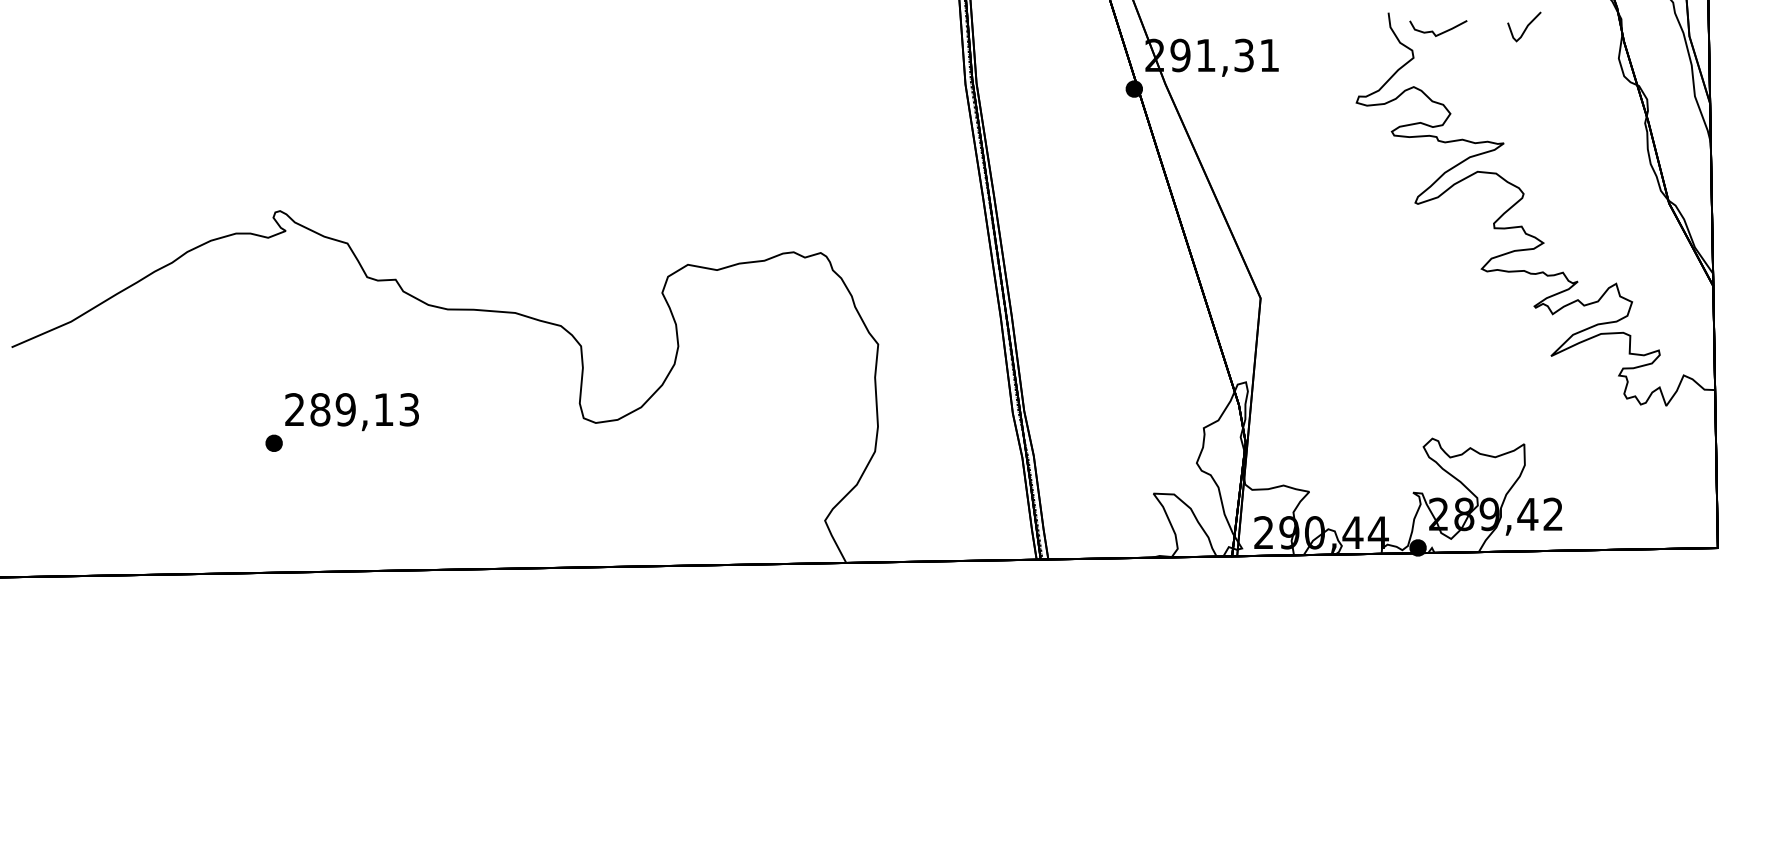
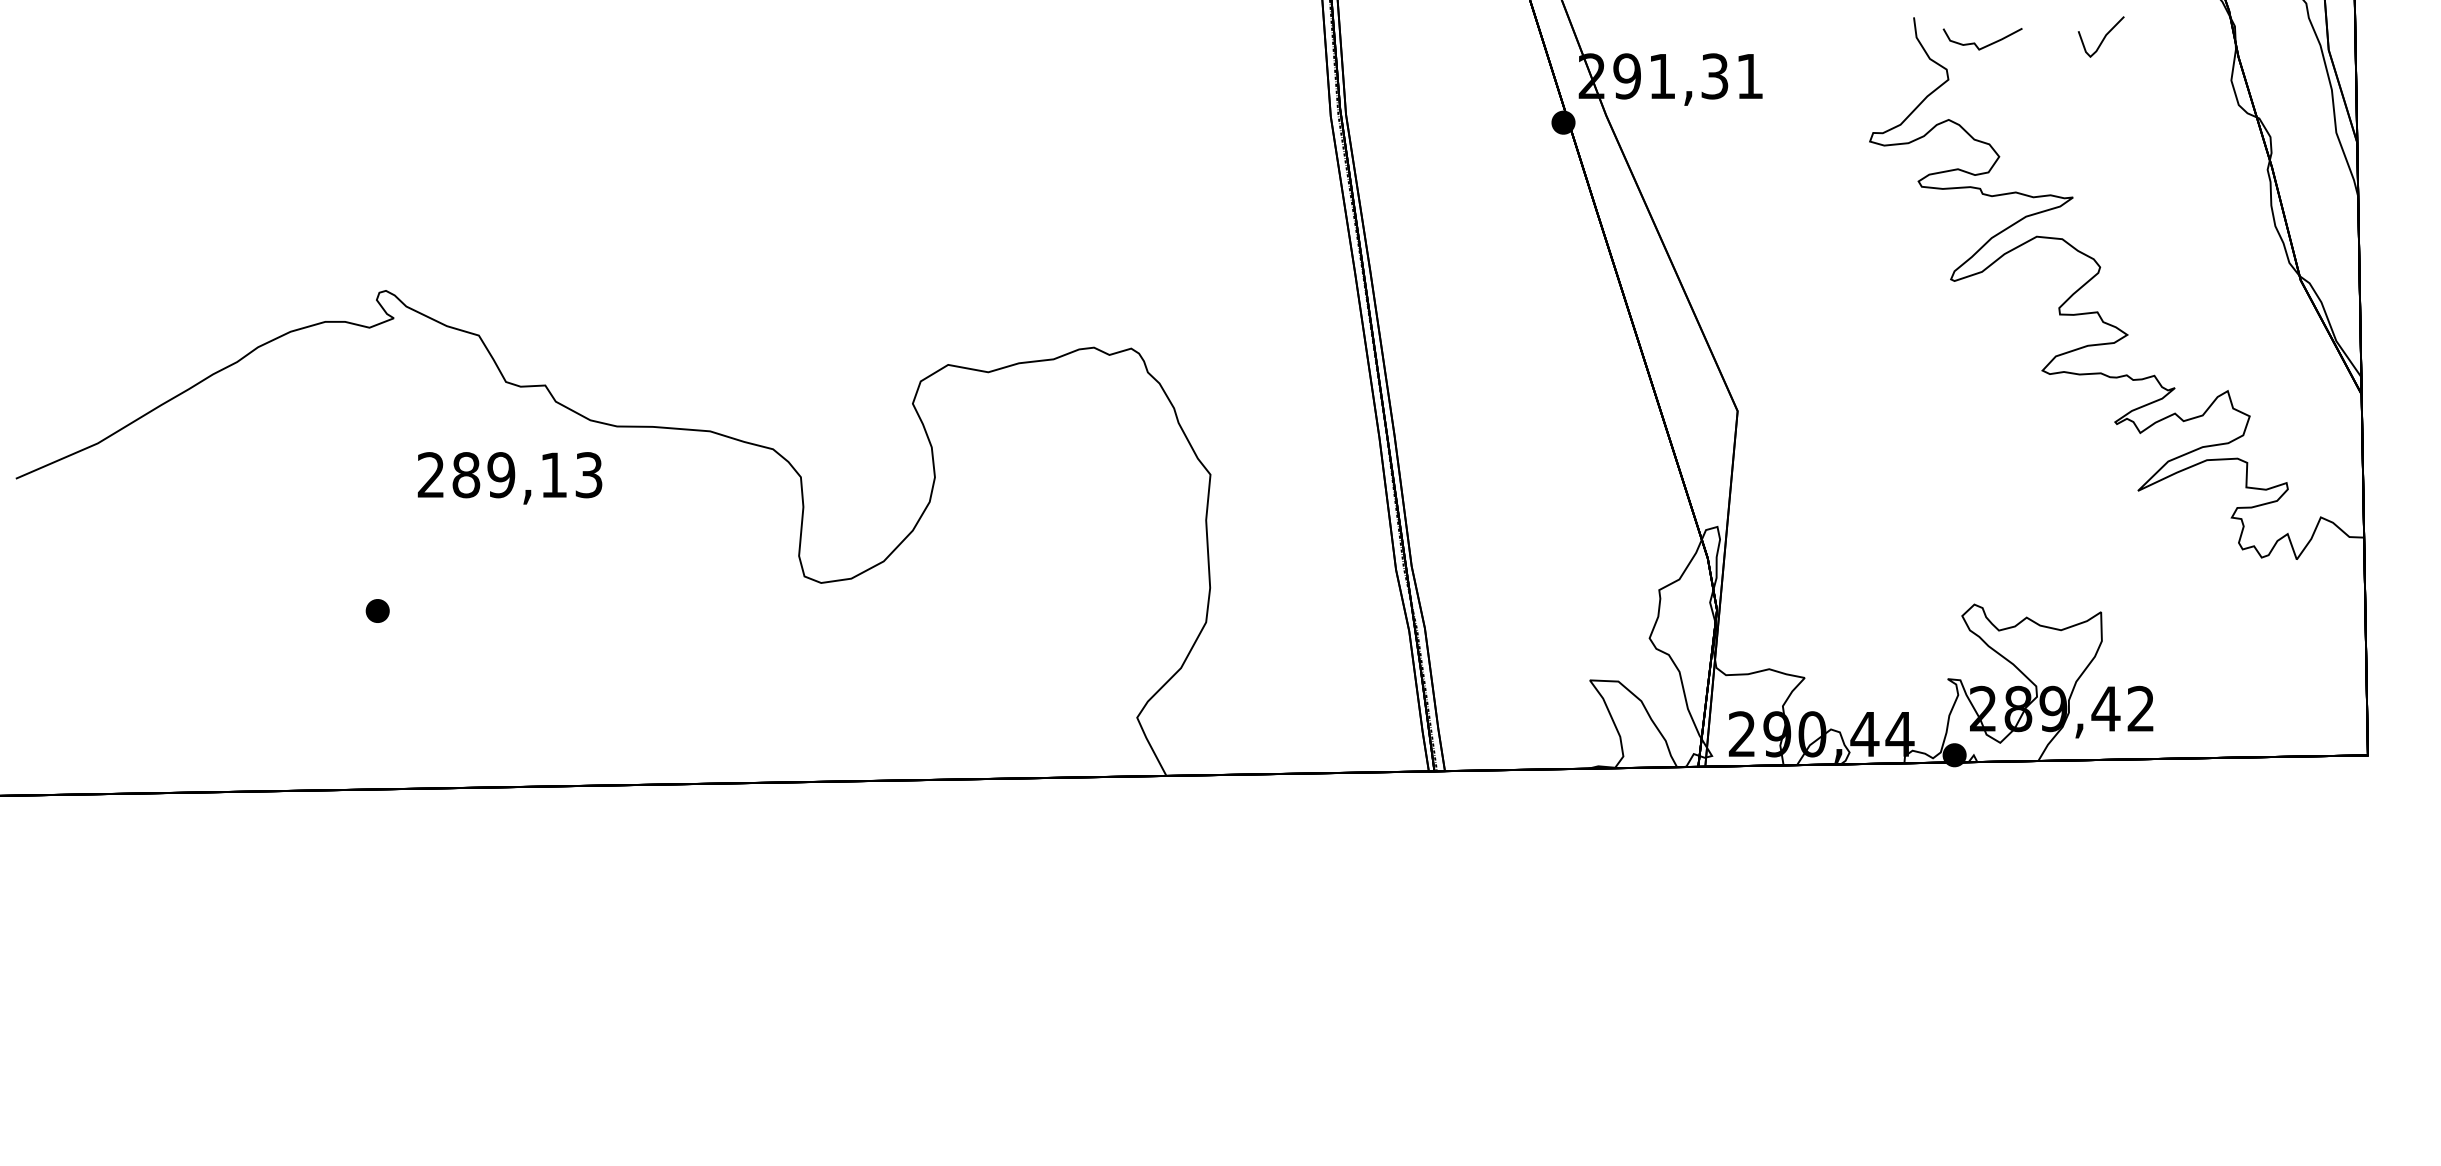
text: (351, 412) -> (509, 478), moved

